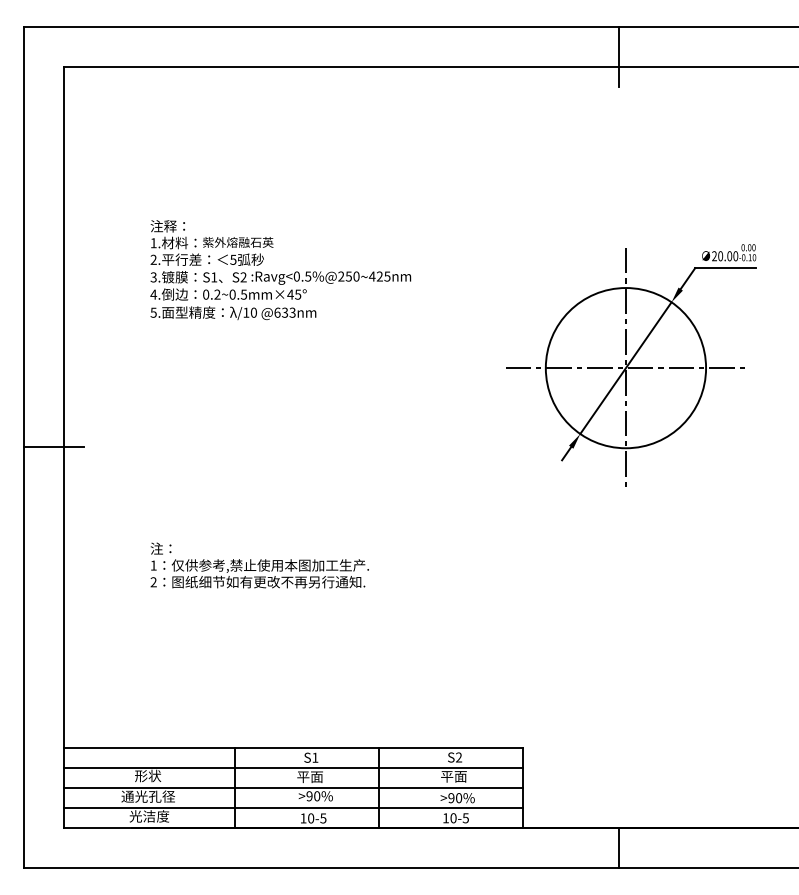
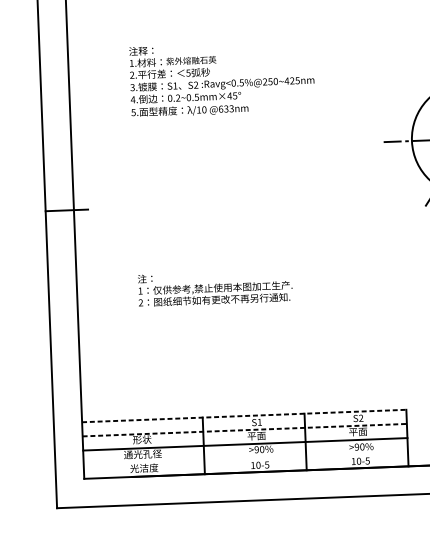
line: (293, 747) -> (244, 415), solid -> dashed
line: (293, 767) -> (244, 429), solid -> dashed
line: (293, 808) -> (245, 458), removed

